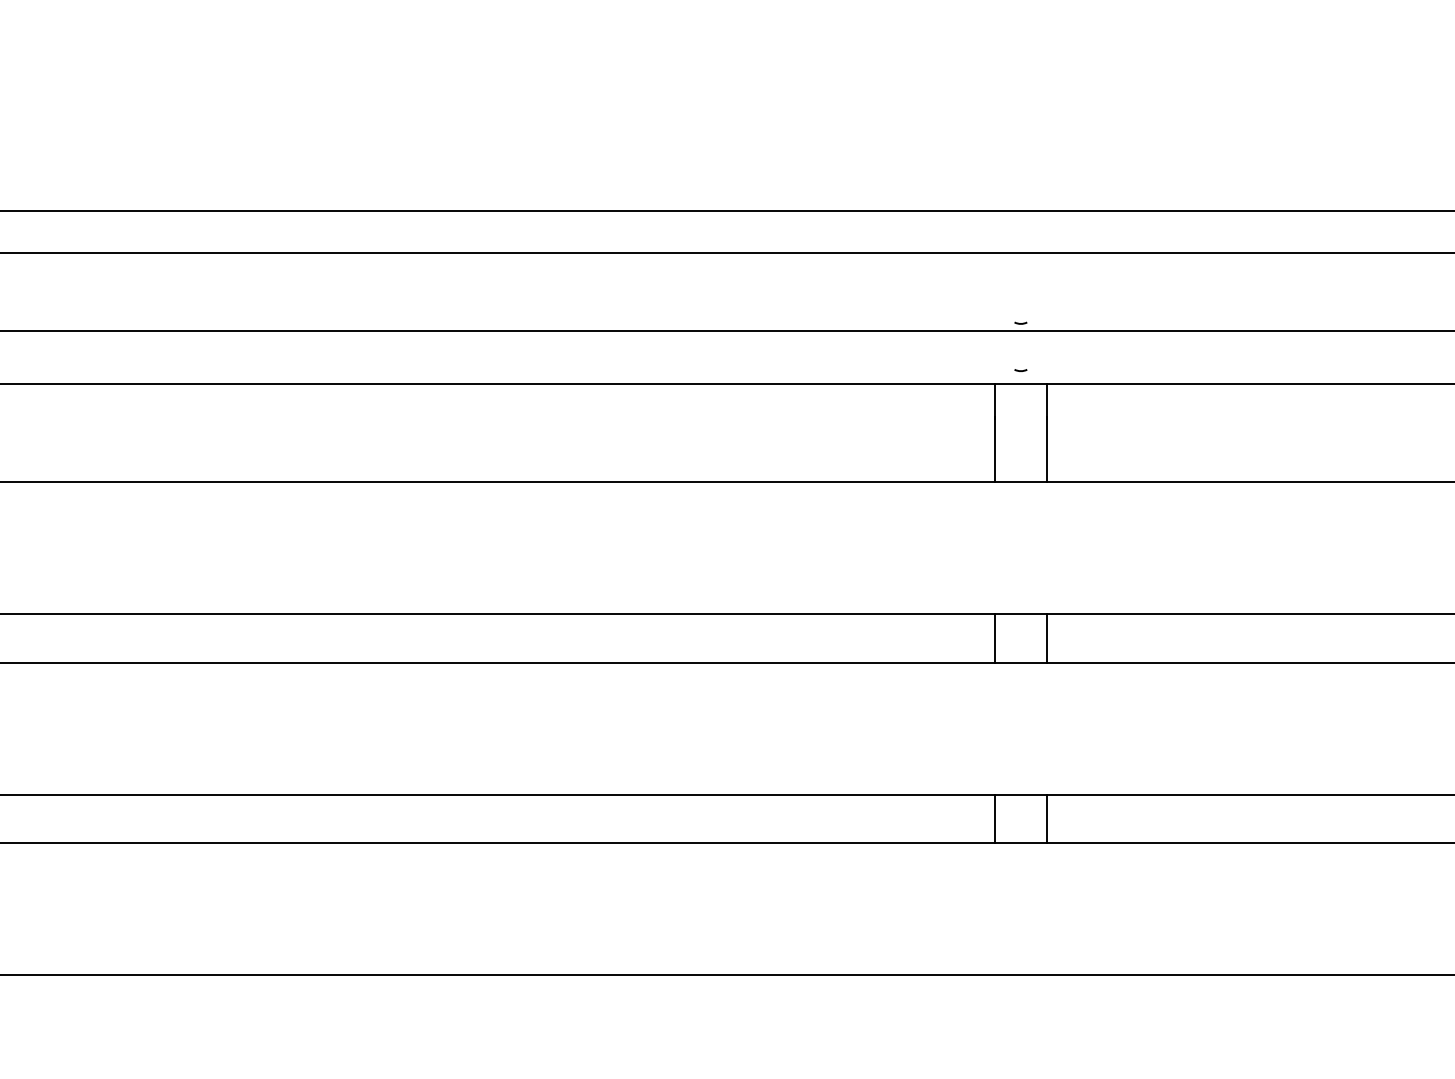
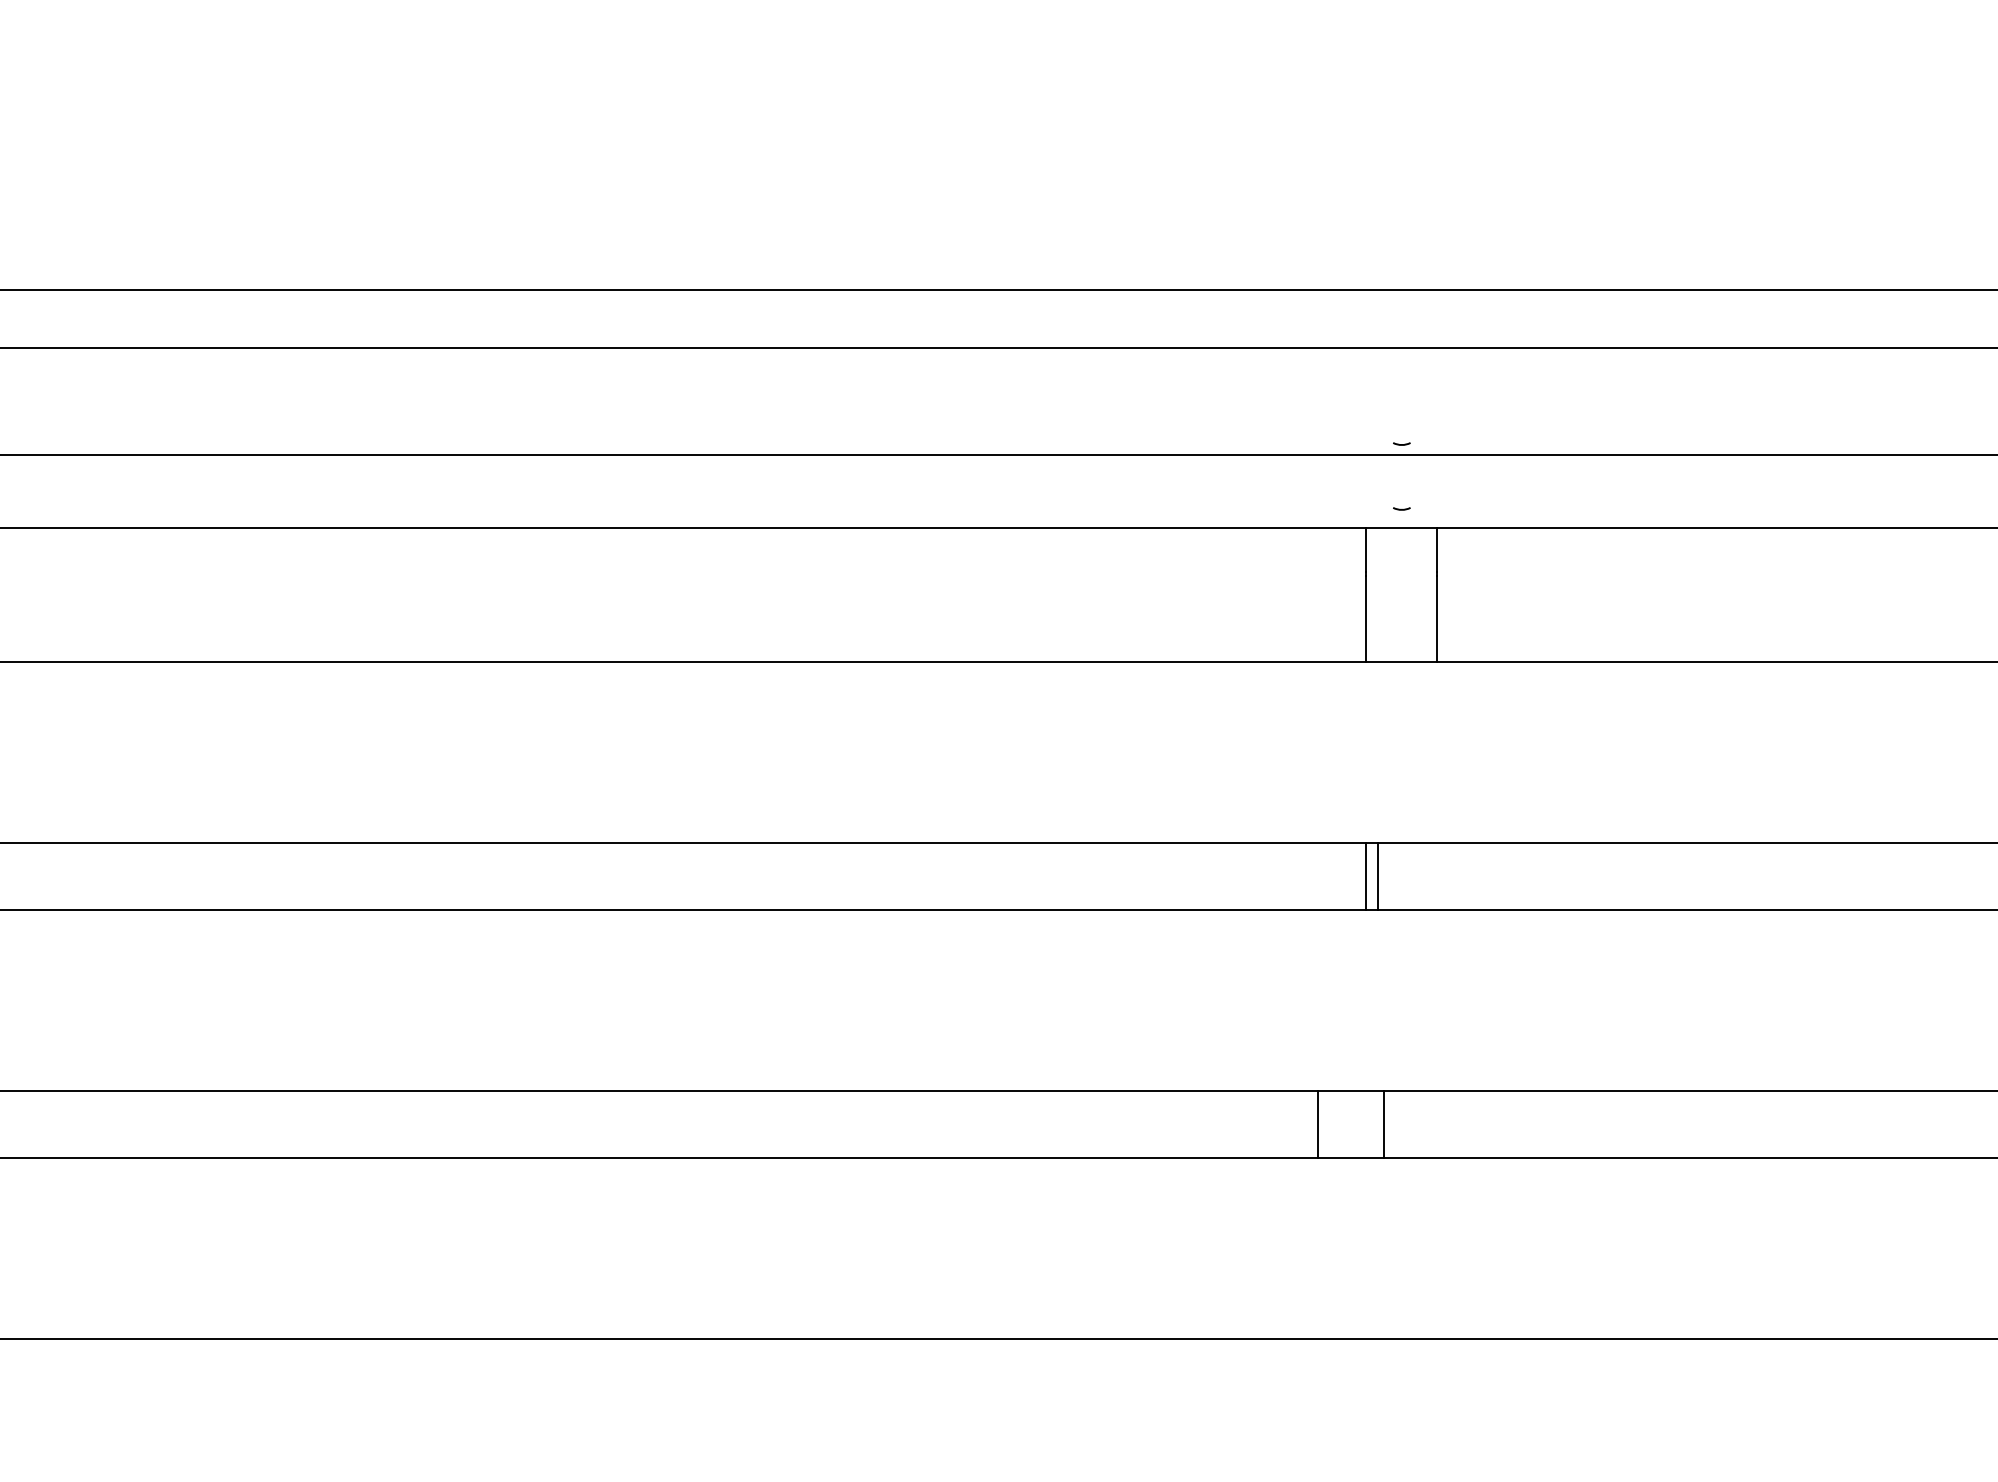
line: (1046, 637) -> (1377, 875), moved
line: (995, 818) -> (1318, 1124), moved
line: (1046, 818) -> (1383, 1124), moved

